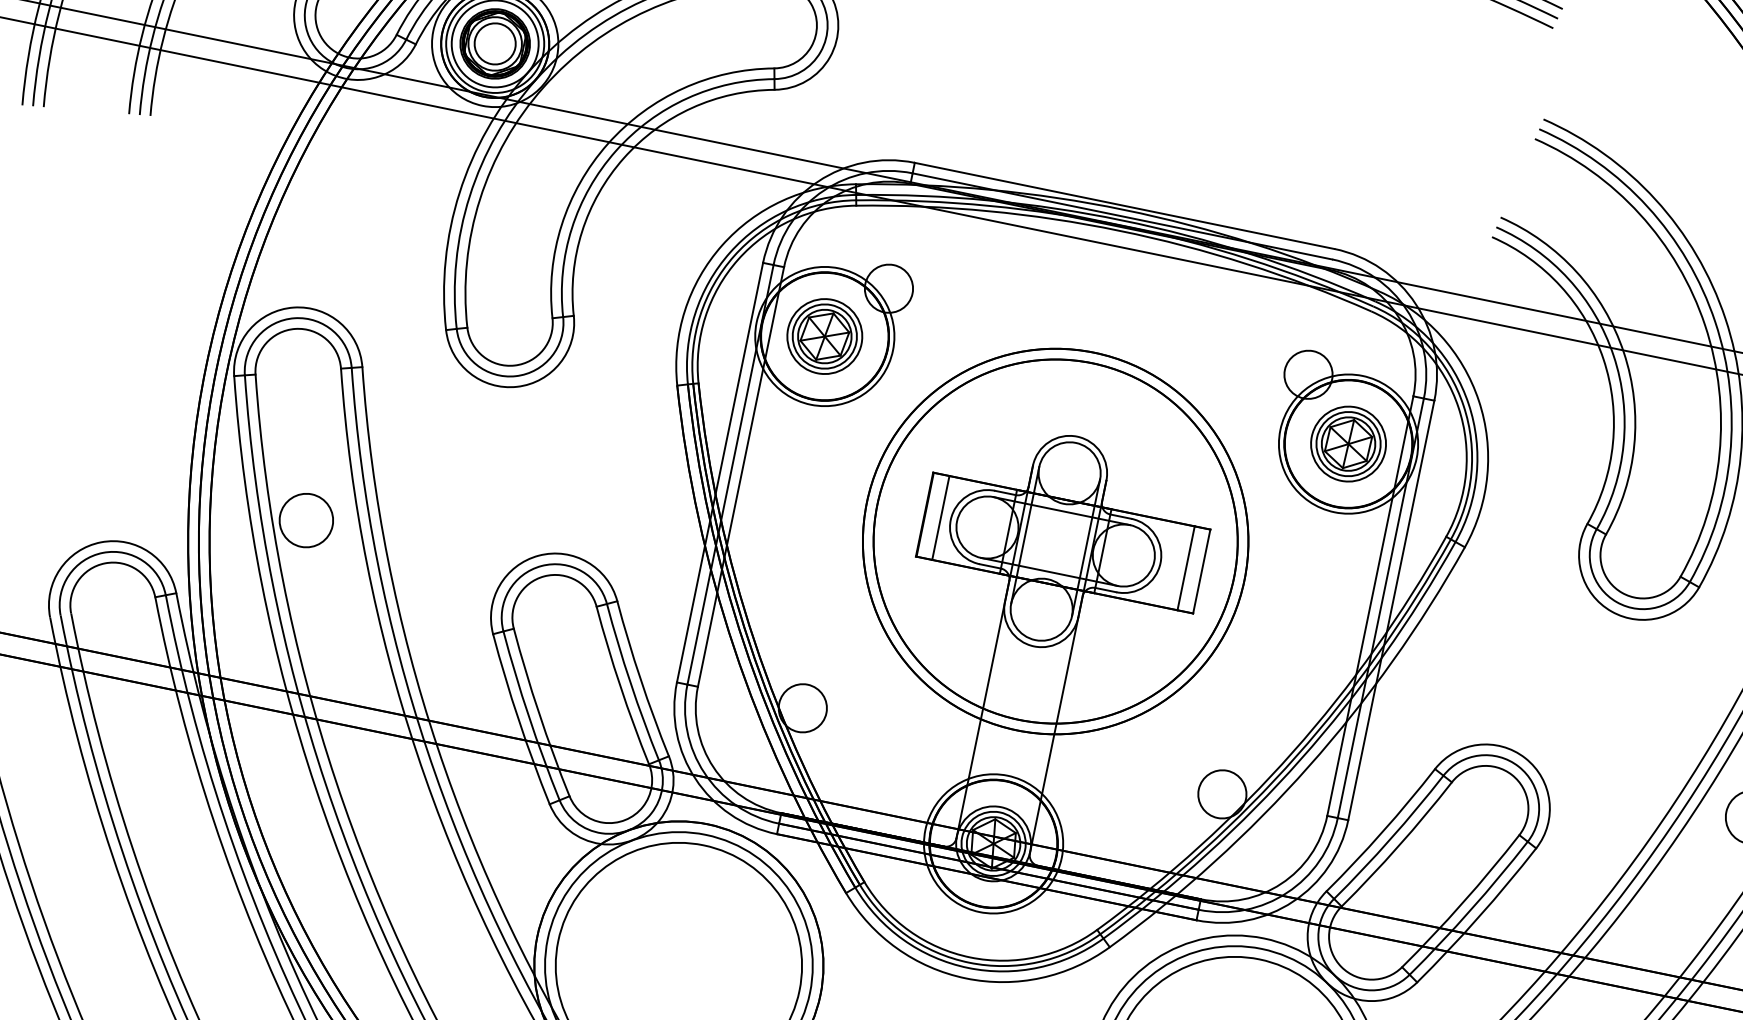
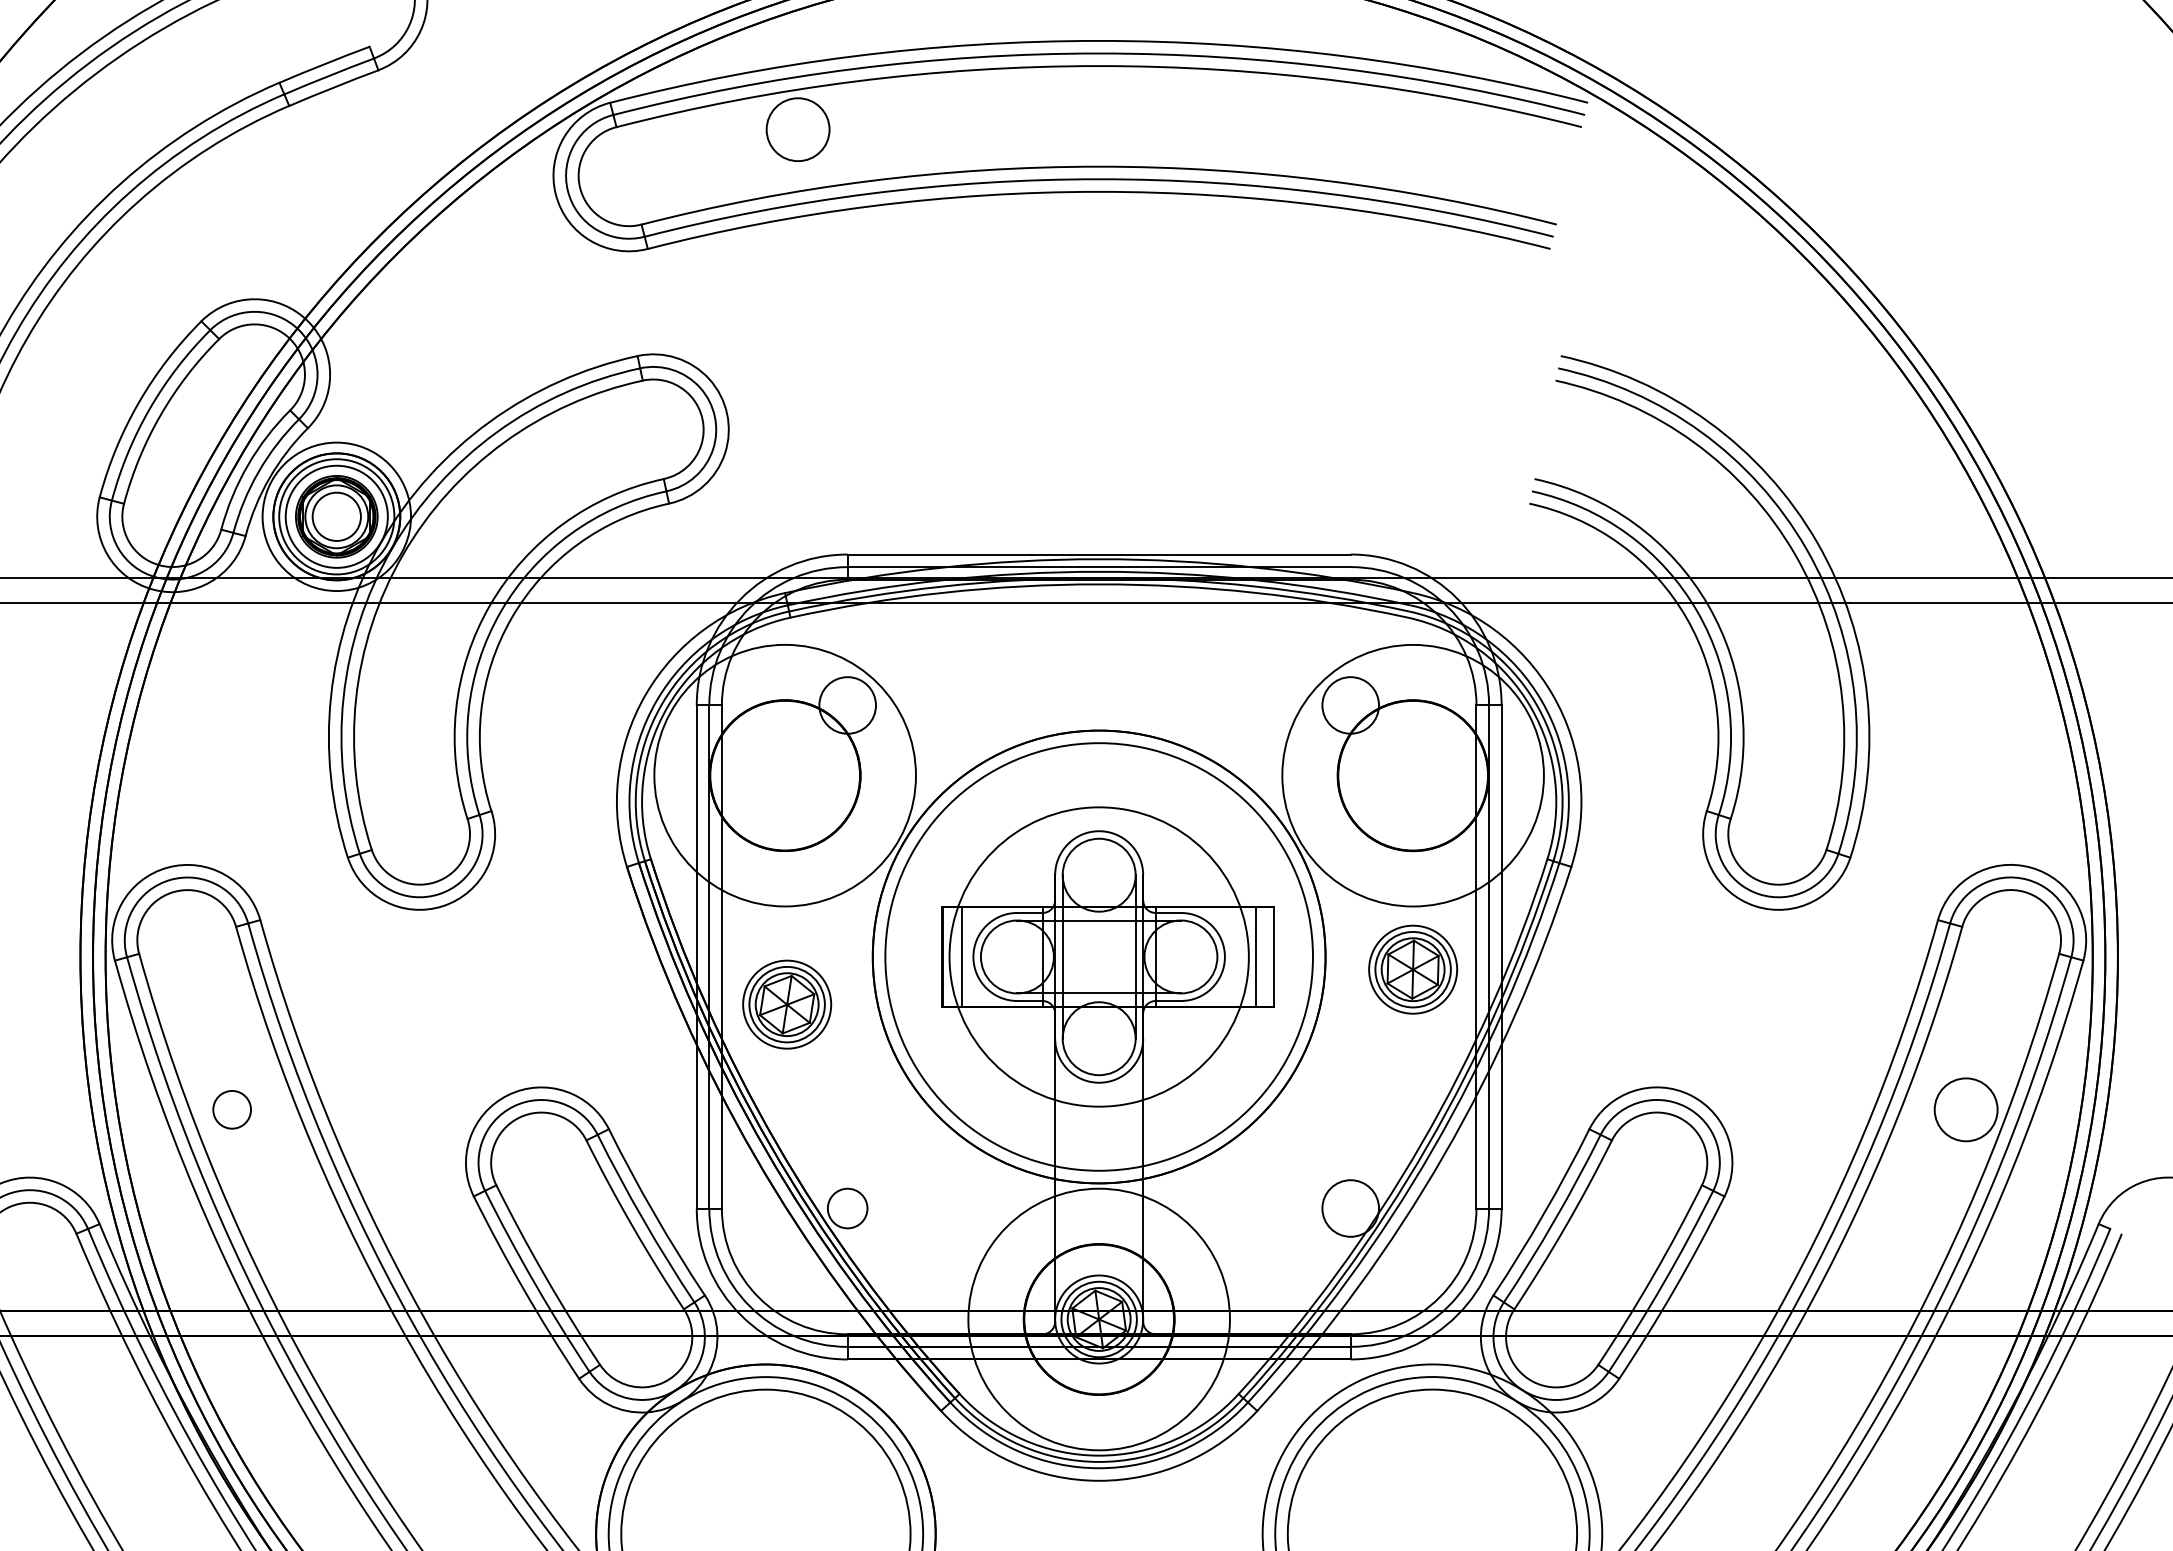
circle: (824, 336) -> (784, 775), size x1.6
part: (825, 336) -> (787, 1004), moved
circle: (1348, 443) -> (1412, 775), size x1.6
part: (1348, 443) -> (1413, 969), moved
circle: (305, 520) -> (231, 1109), size x0.6
circle: (1056, 541) -> (1099, 956), size x0.7
circle: (802, 708) -> (847, 1208), size x0.7
circle: (993, 843) -> (1098, 1319), size x1.6

